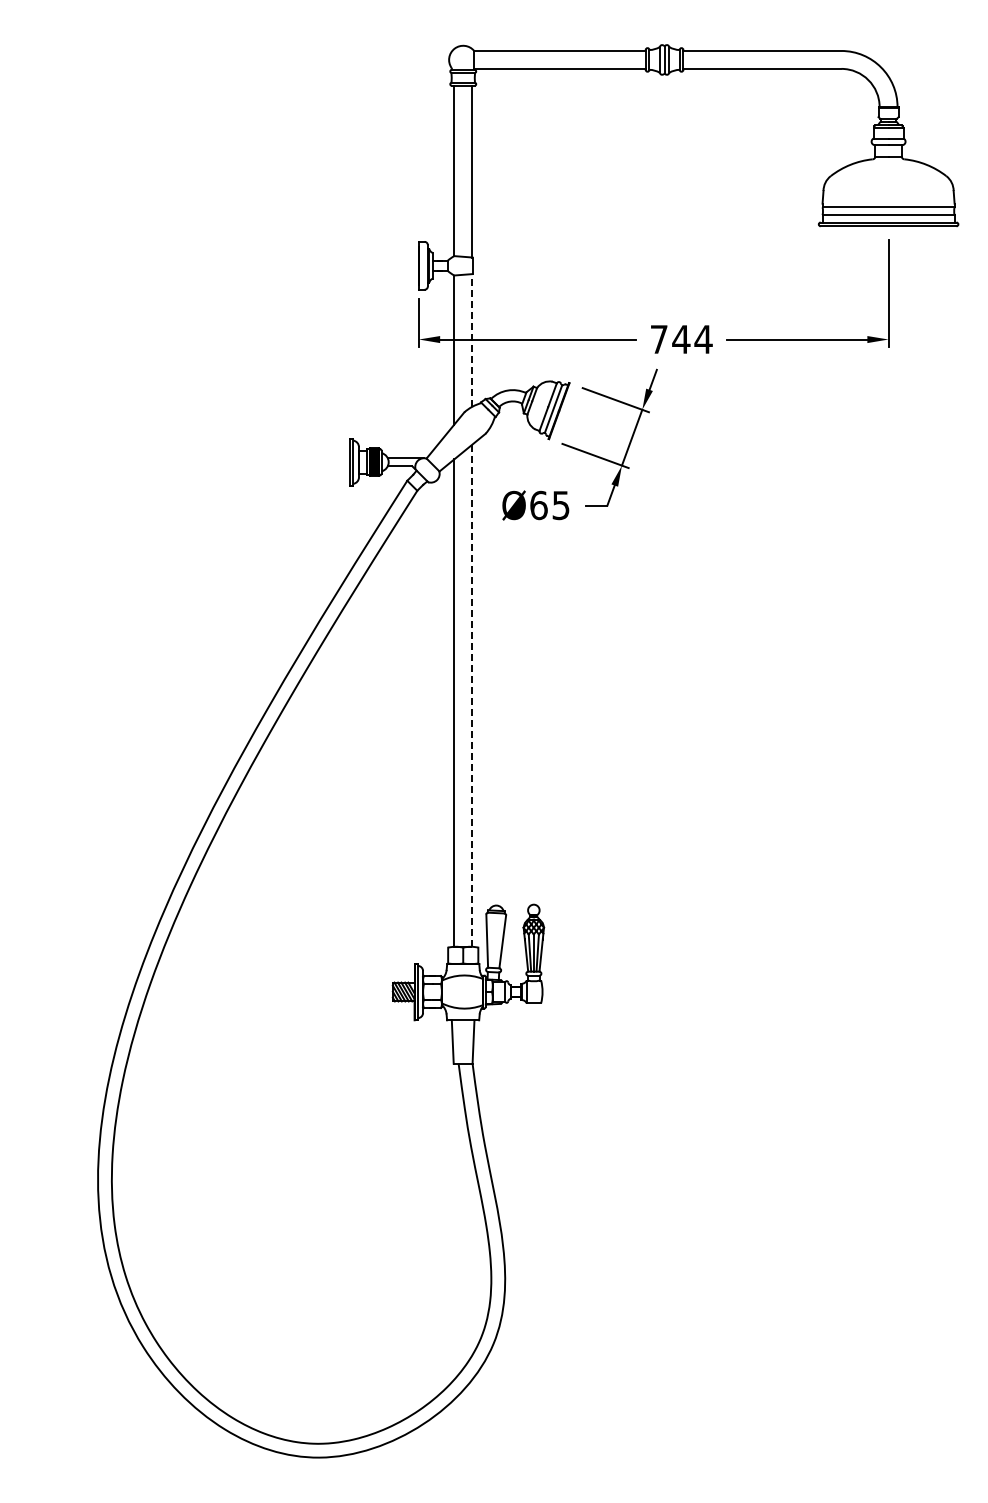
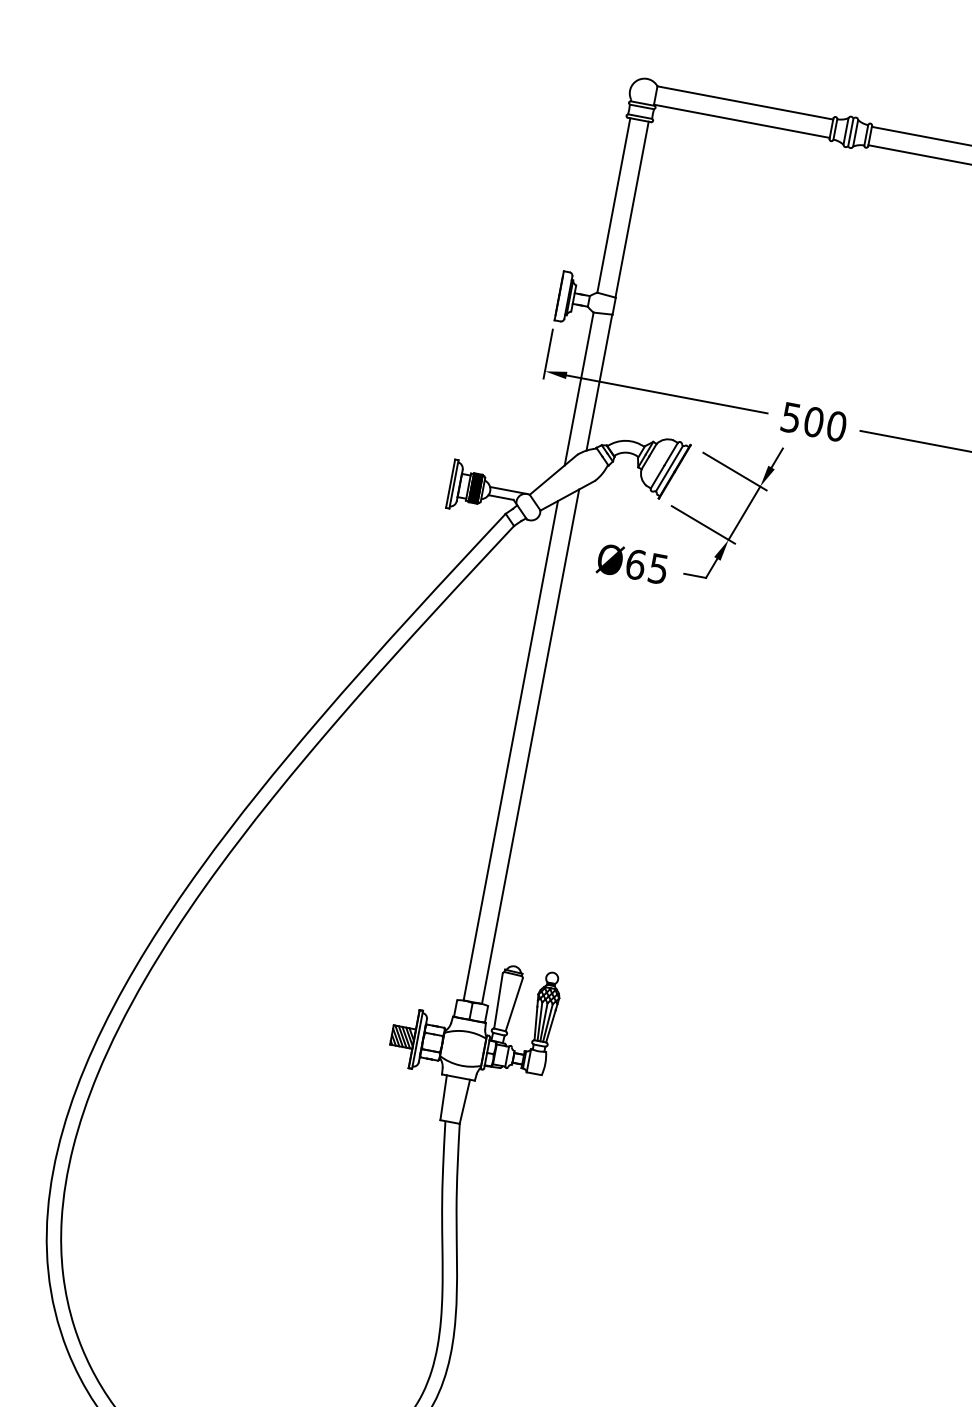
line: (472, 339) -> (599, 381), dashed -> solid
text: (681, 339) -> (814, 422), 744 -> 500
line: (472, 695) -> (530, 746), dashed -> solid

